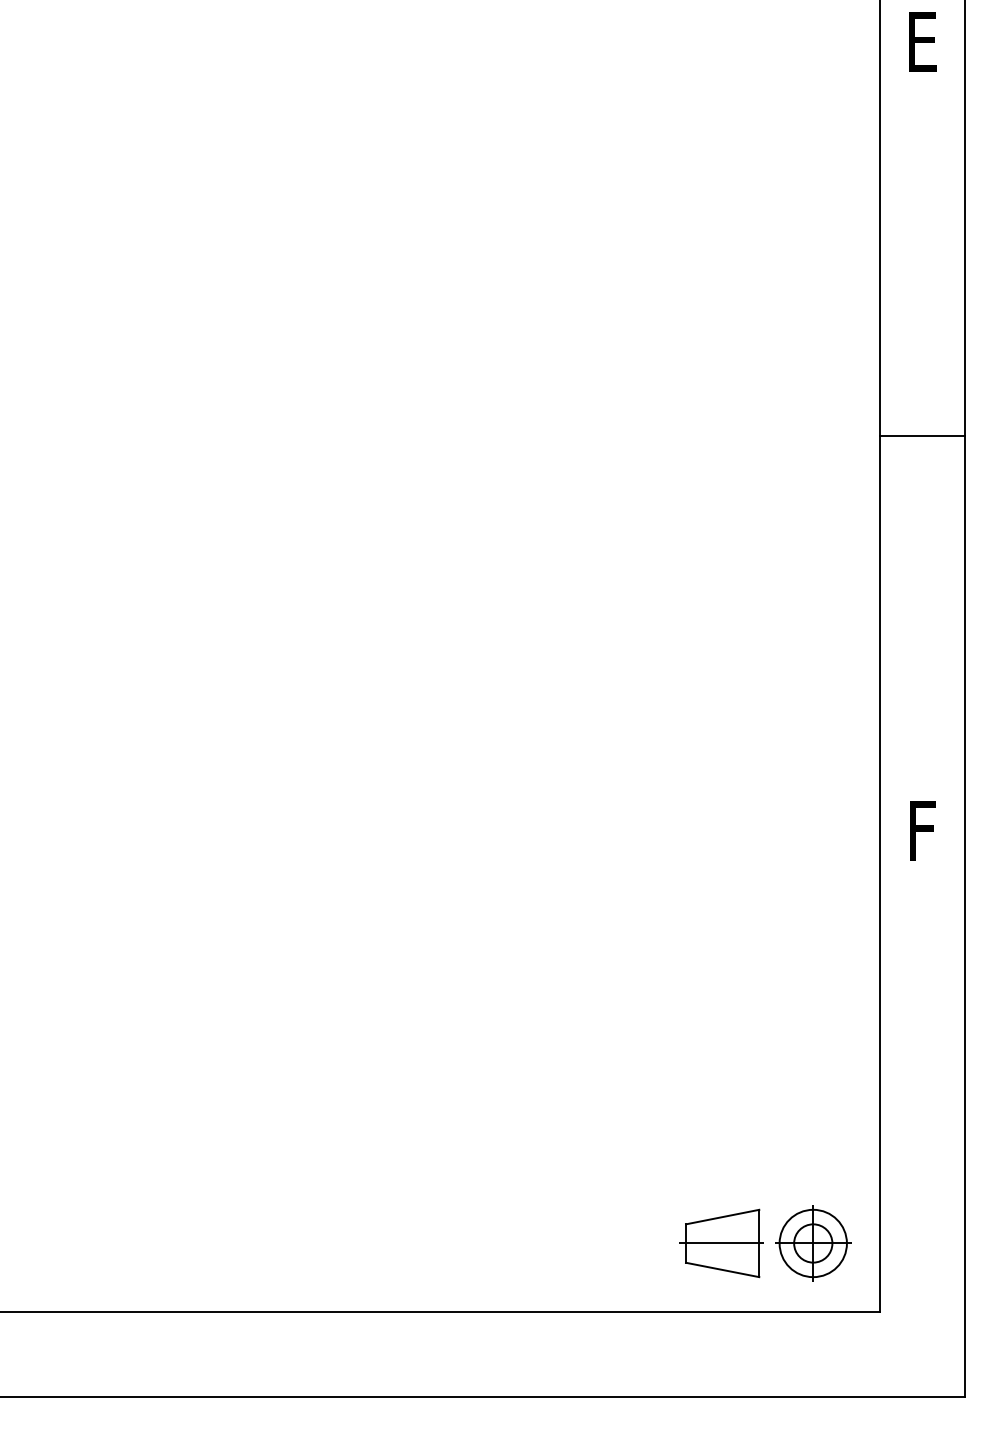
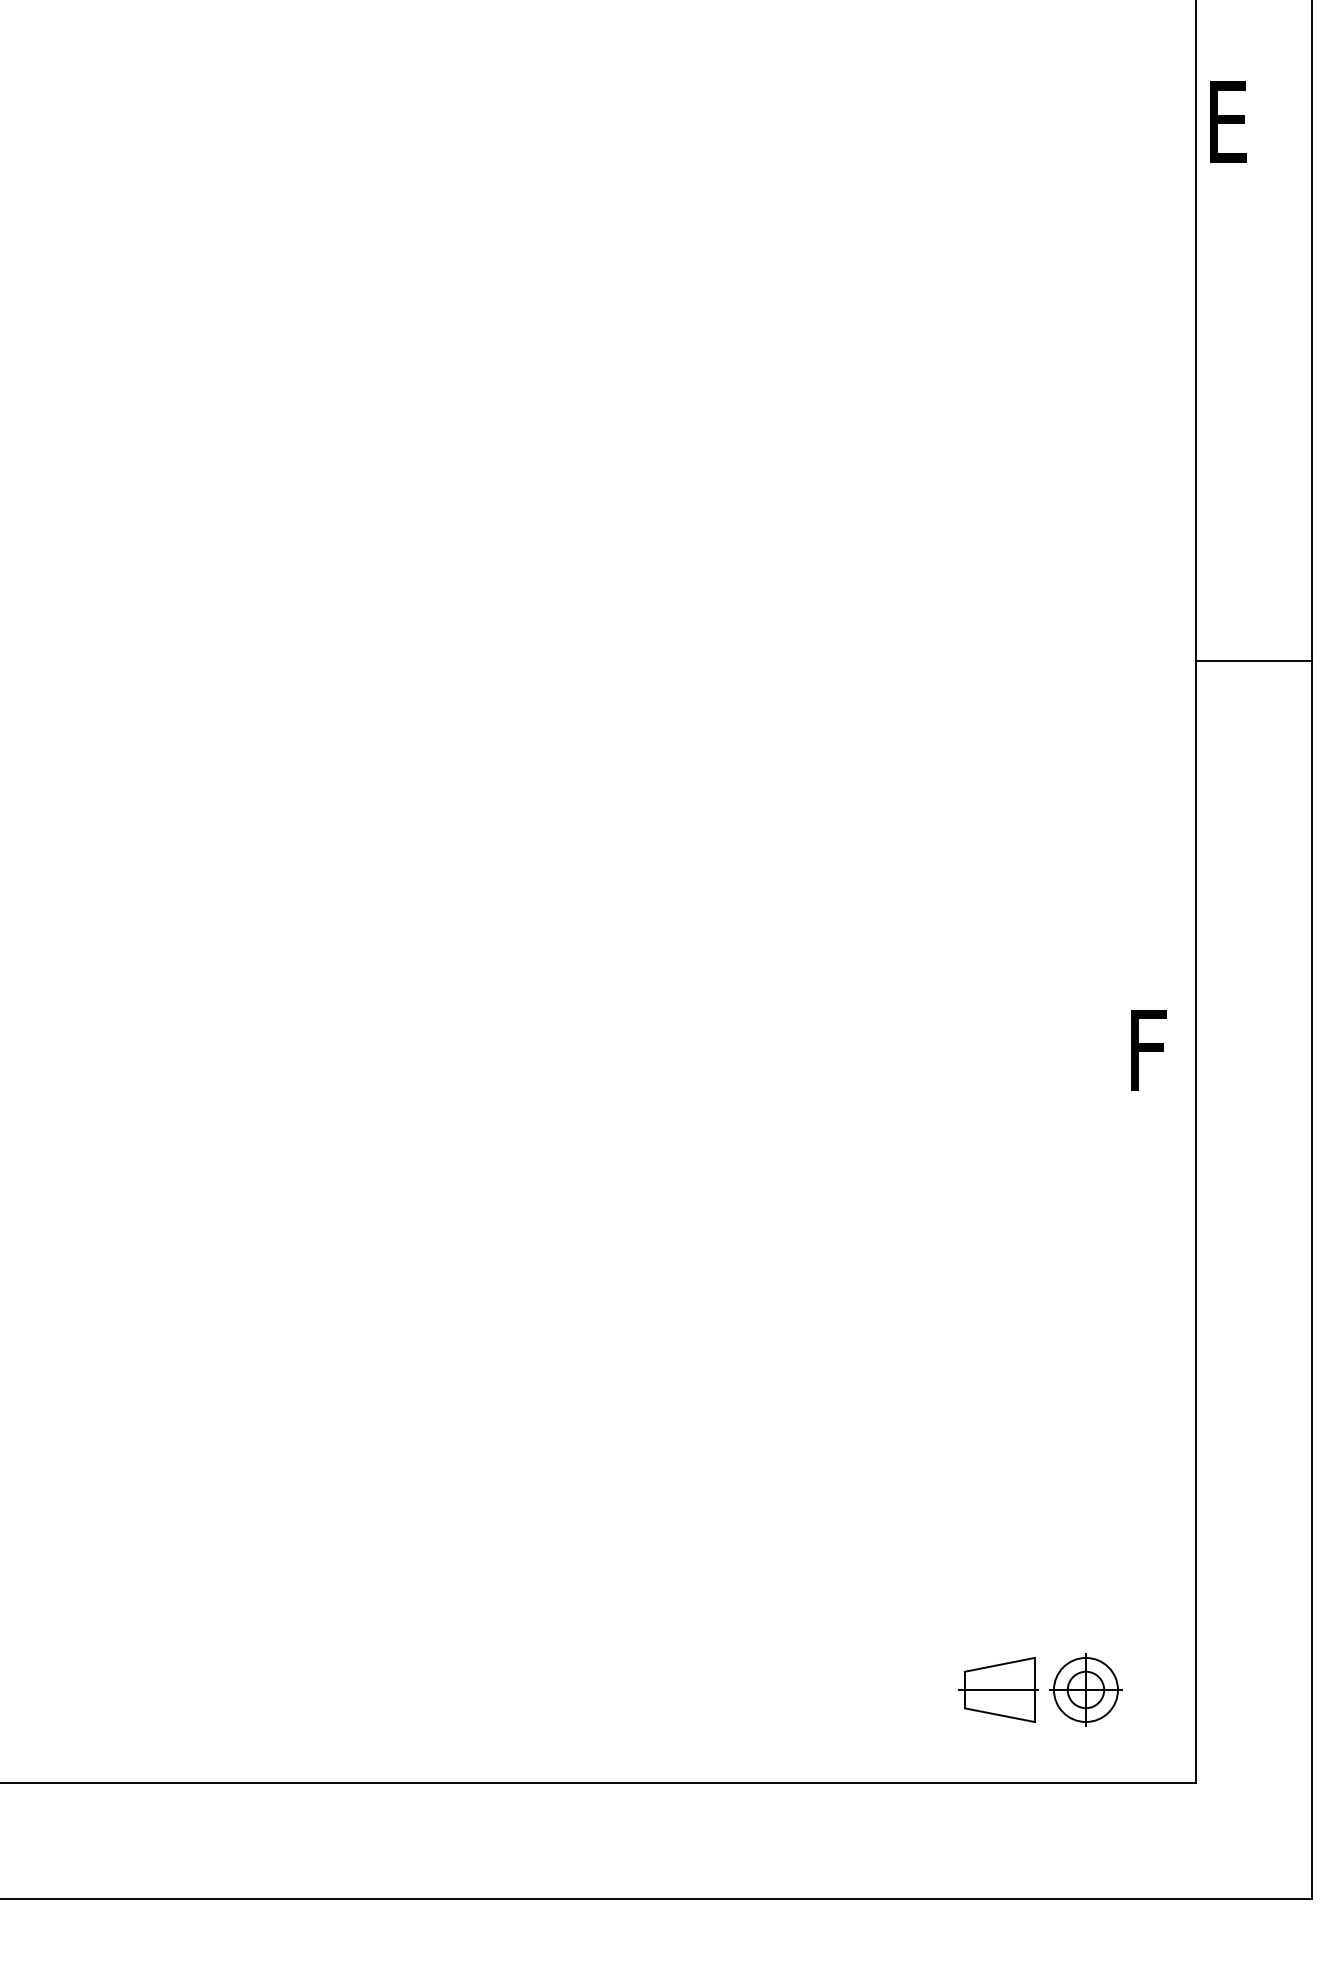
text: (922, 41) -> (1228, 121), moved
line: (922, 435) -> (1254, 660), moved
text: (922, 831) -> (1148, 1050), moved
part: (765, 1243) -> (1040, 1689), size x0.7

